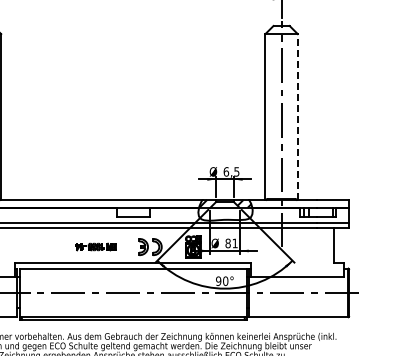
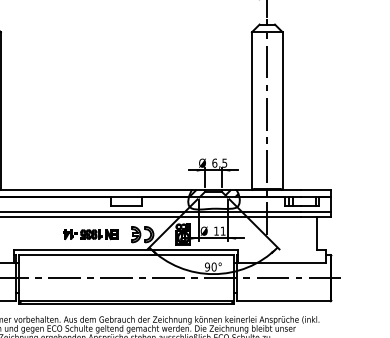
line: (297, 116) -> (282, 110), dashed -> solid
text: (227, 243) -> (215, 231), 81 -> 11
part: (95, 246) -> (90, 234), size x1.43

